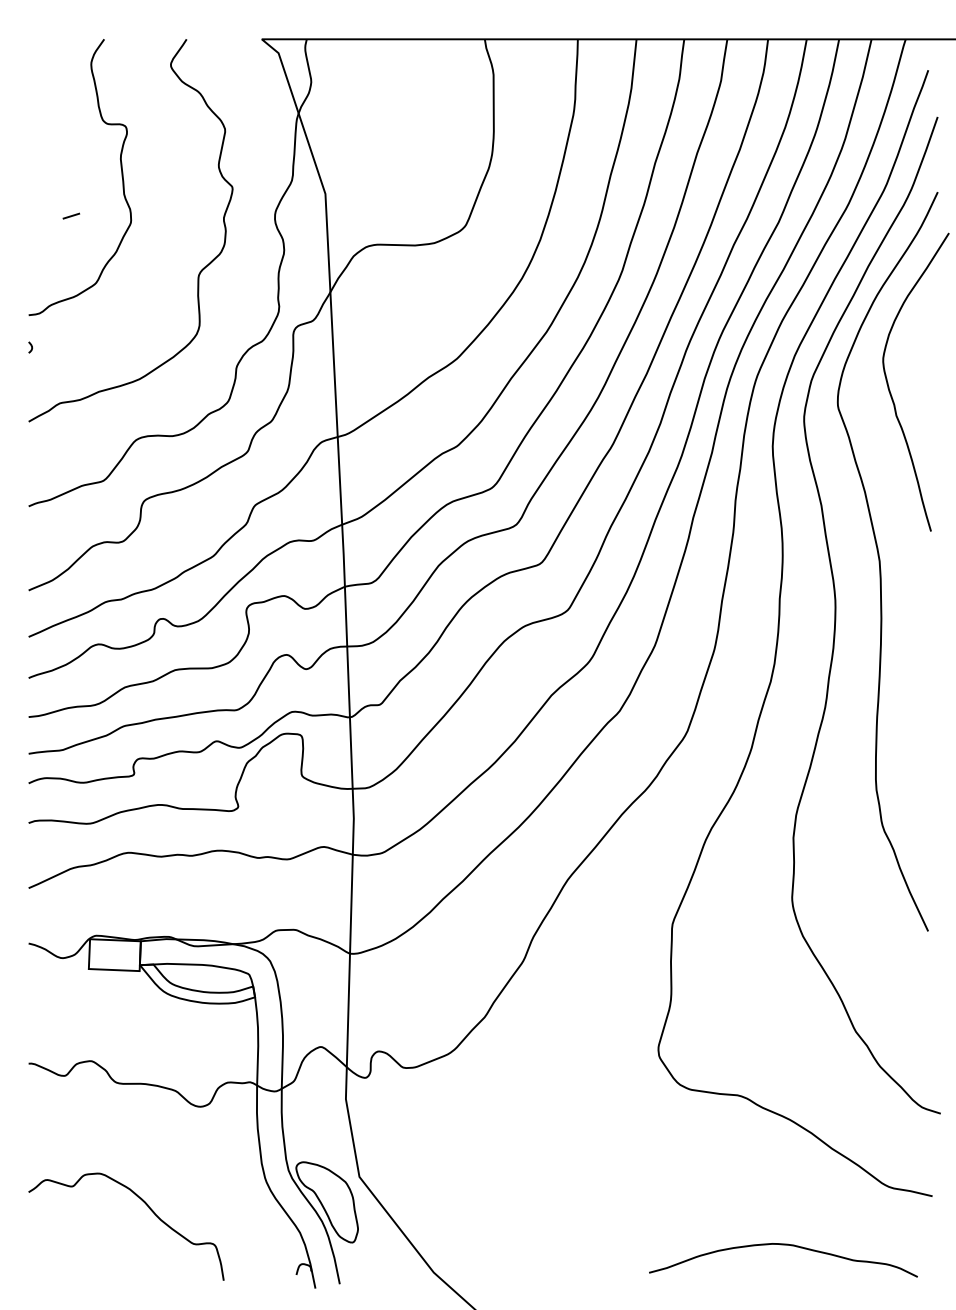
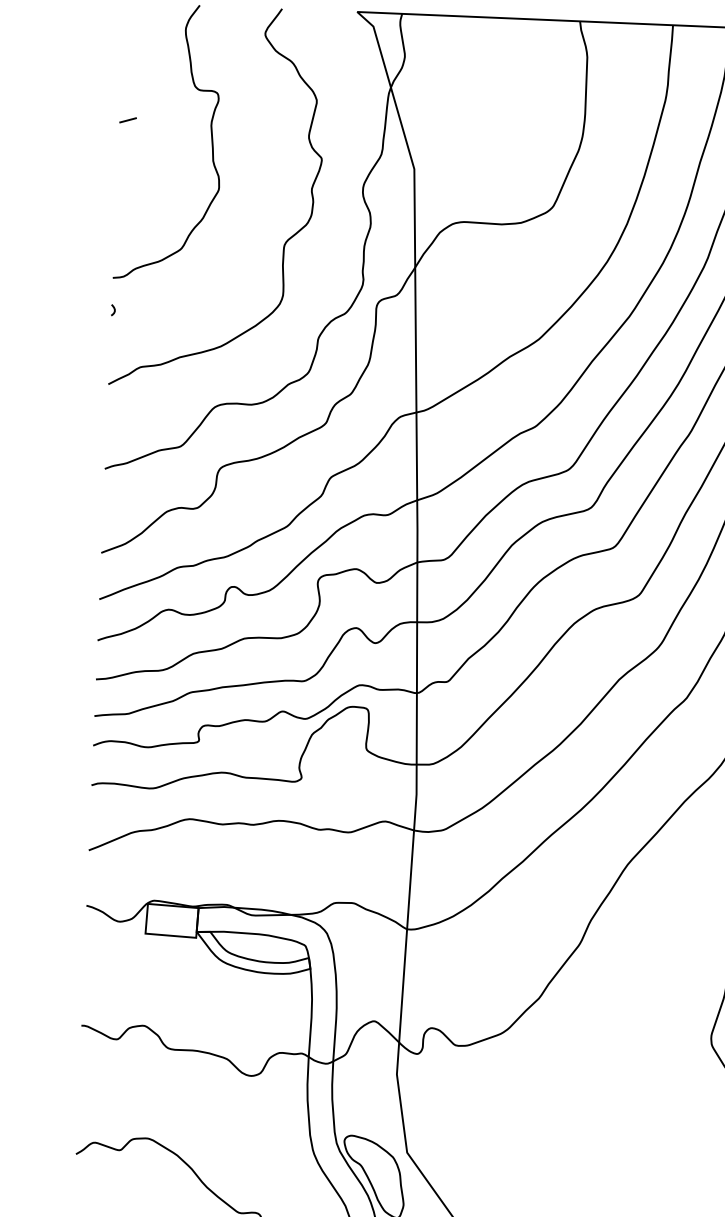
line: (71, 215) -> (128, 119), moved

